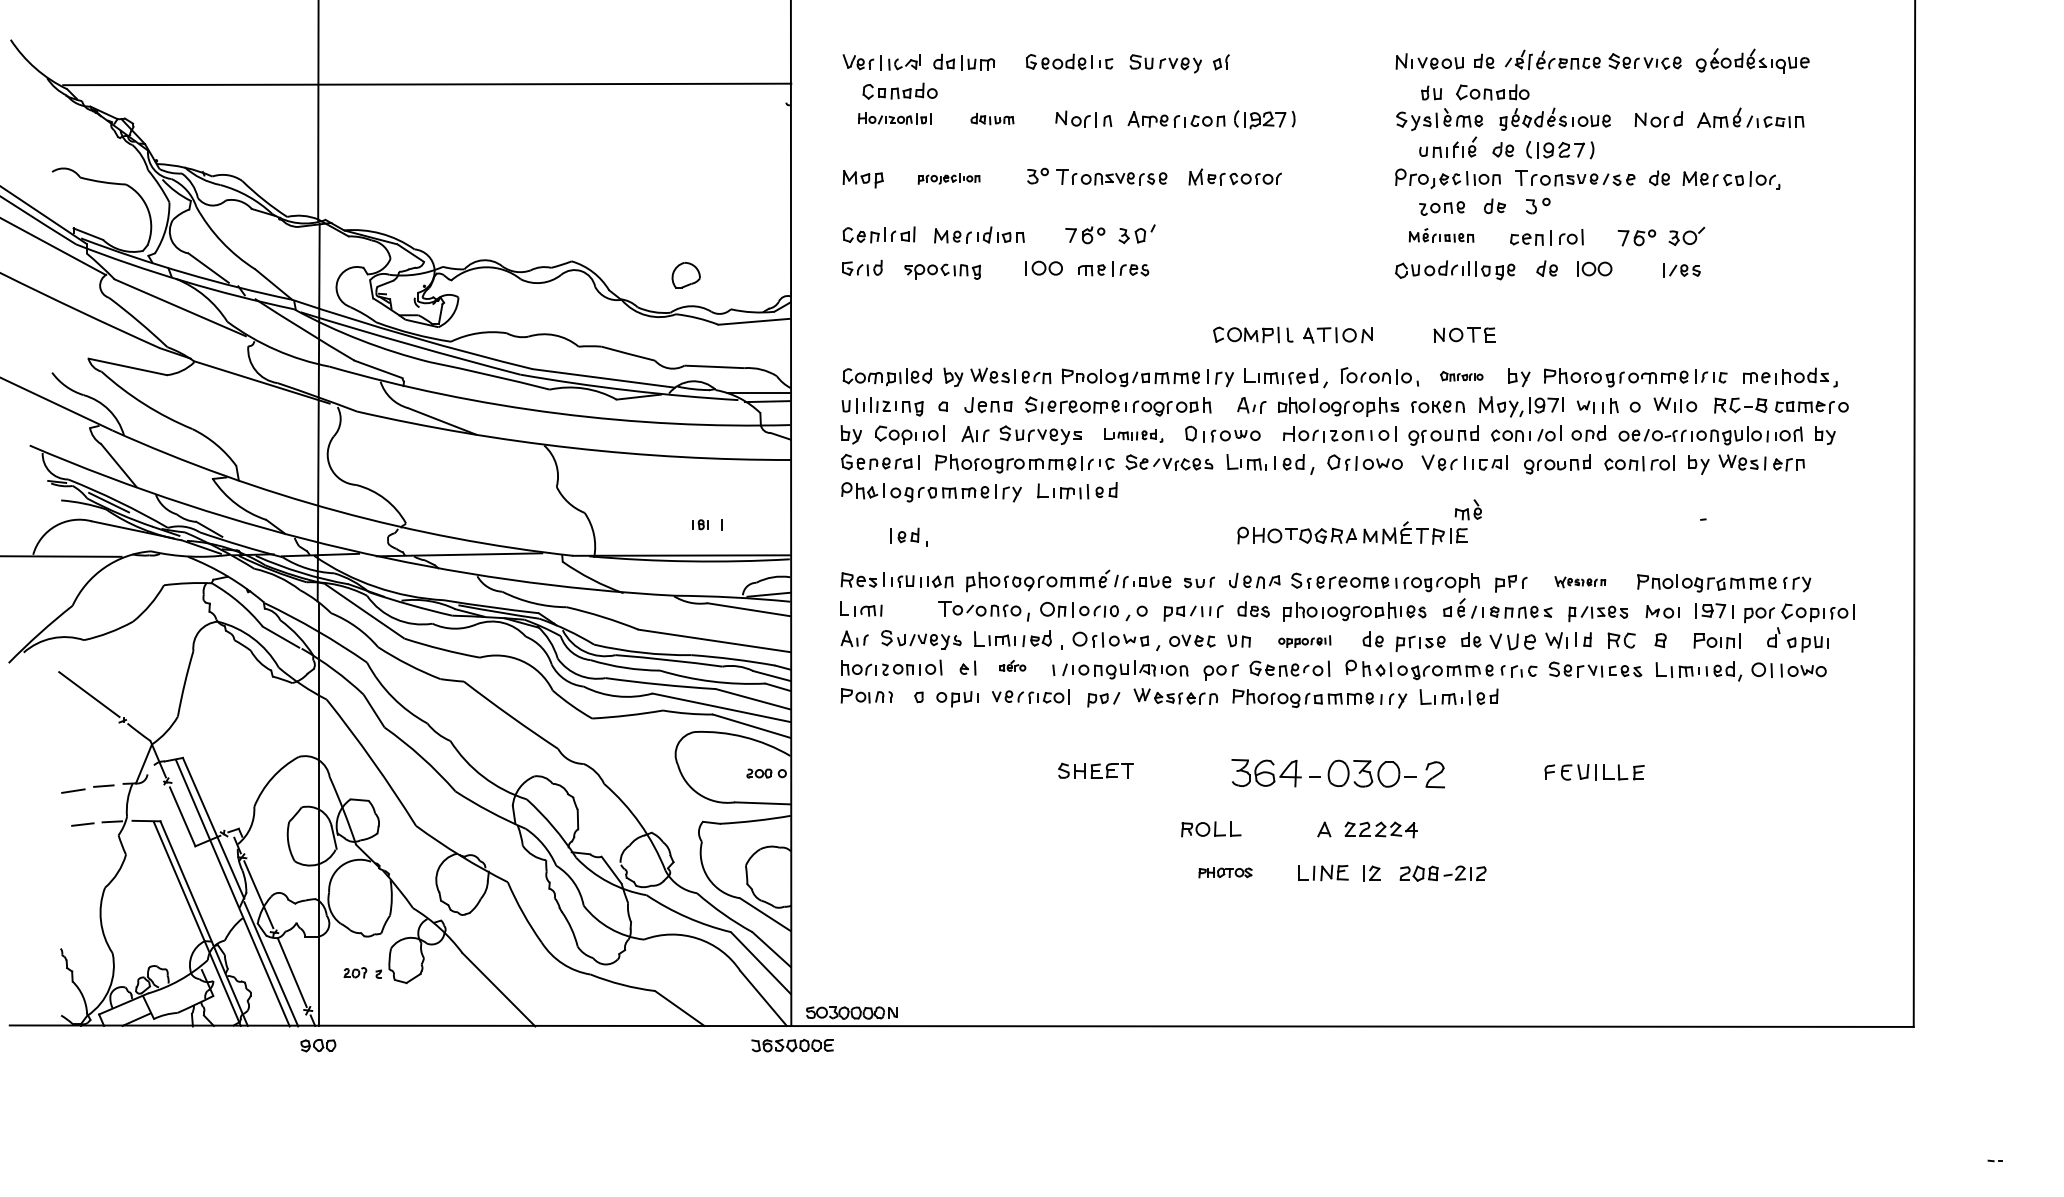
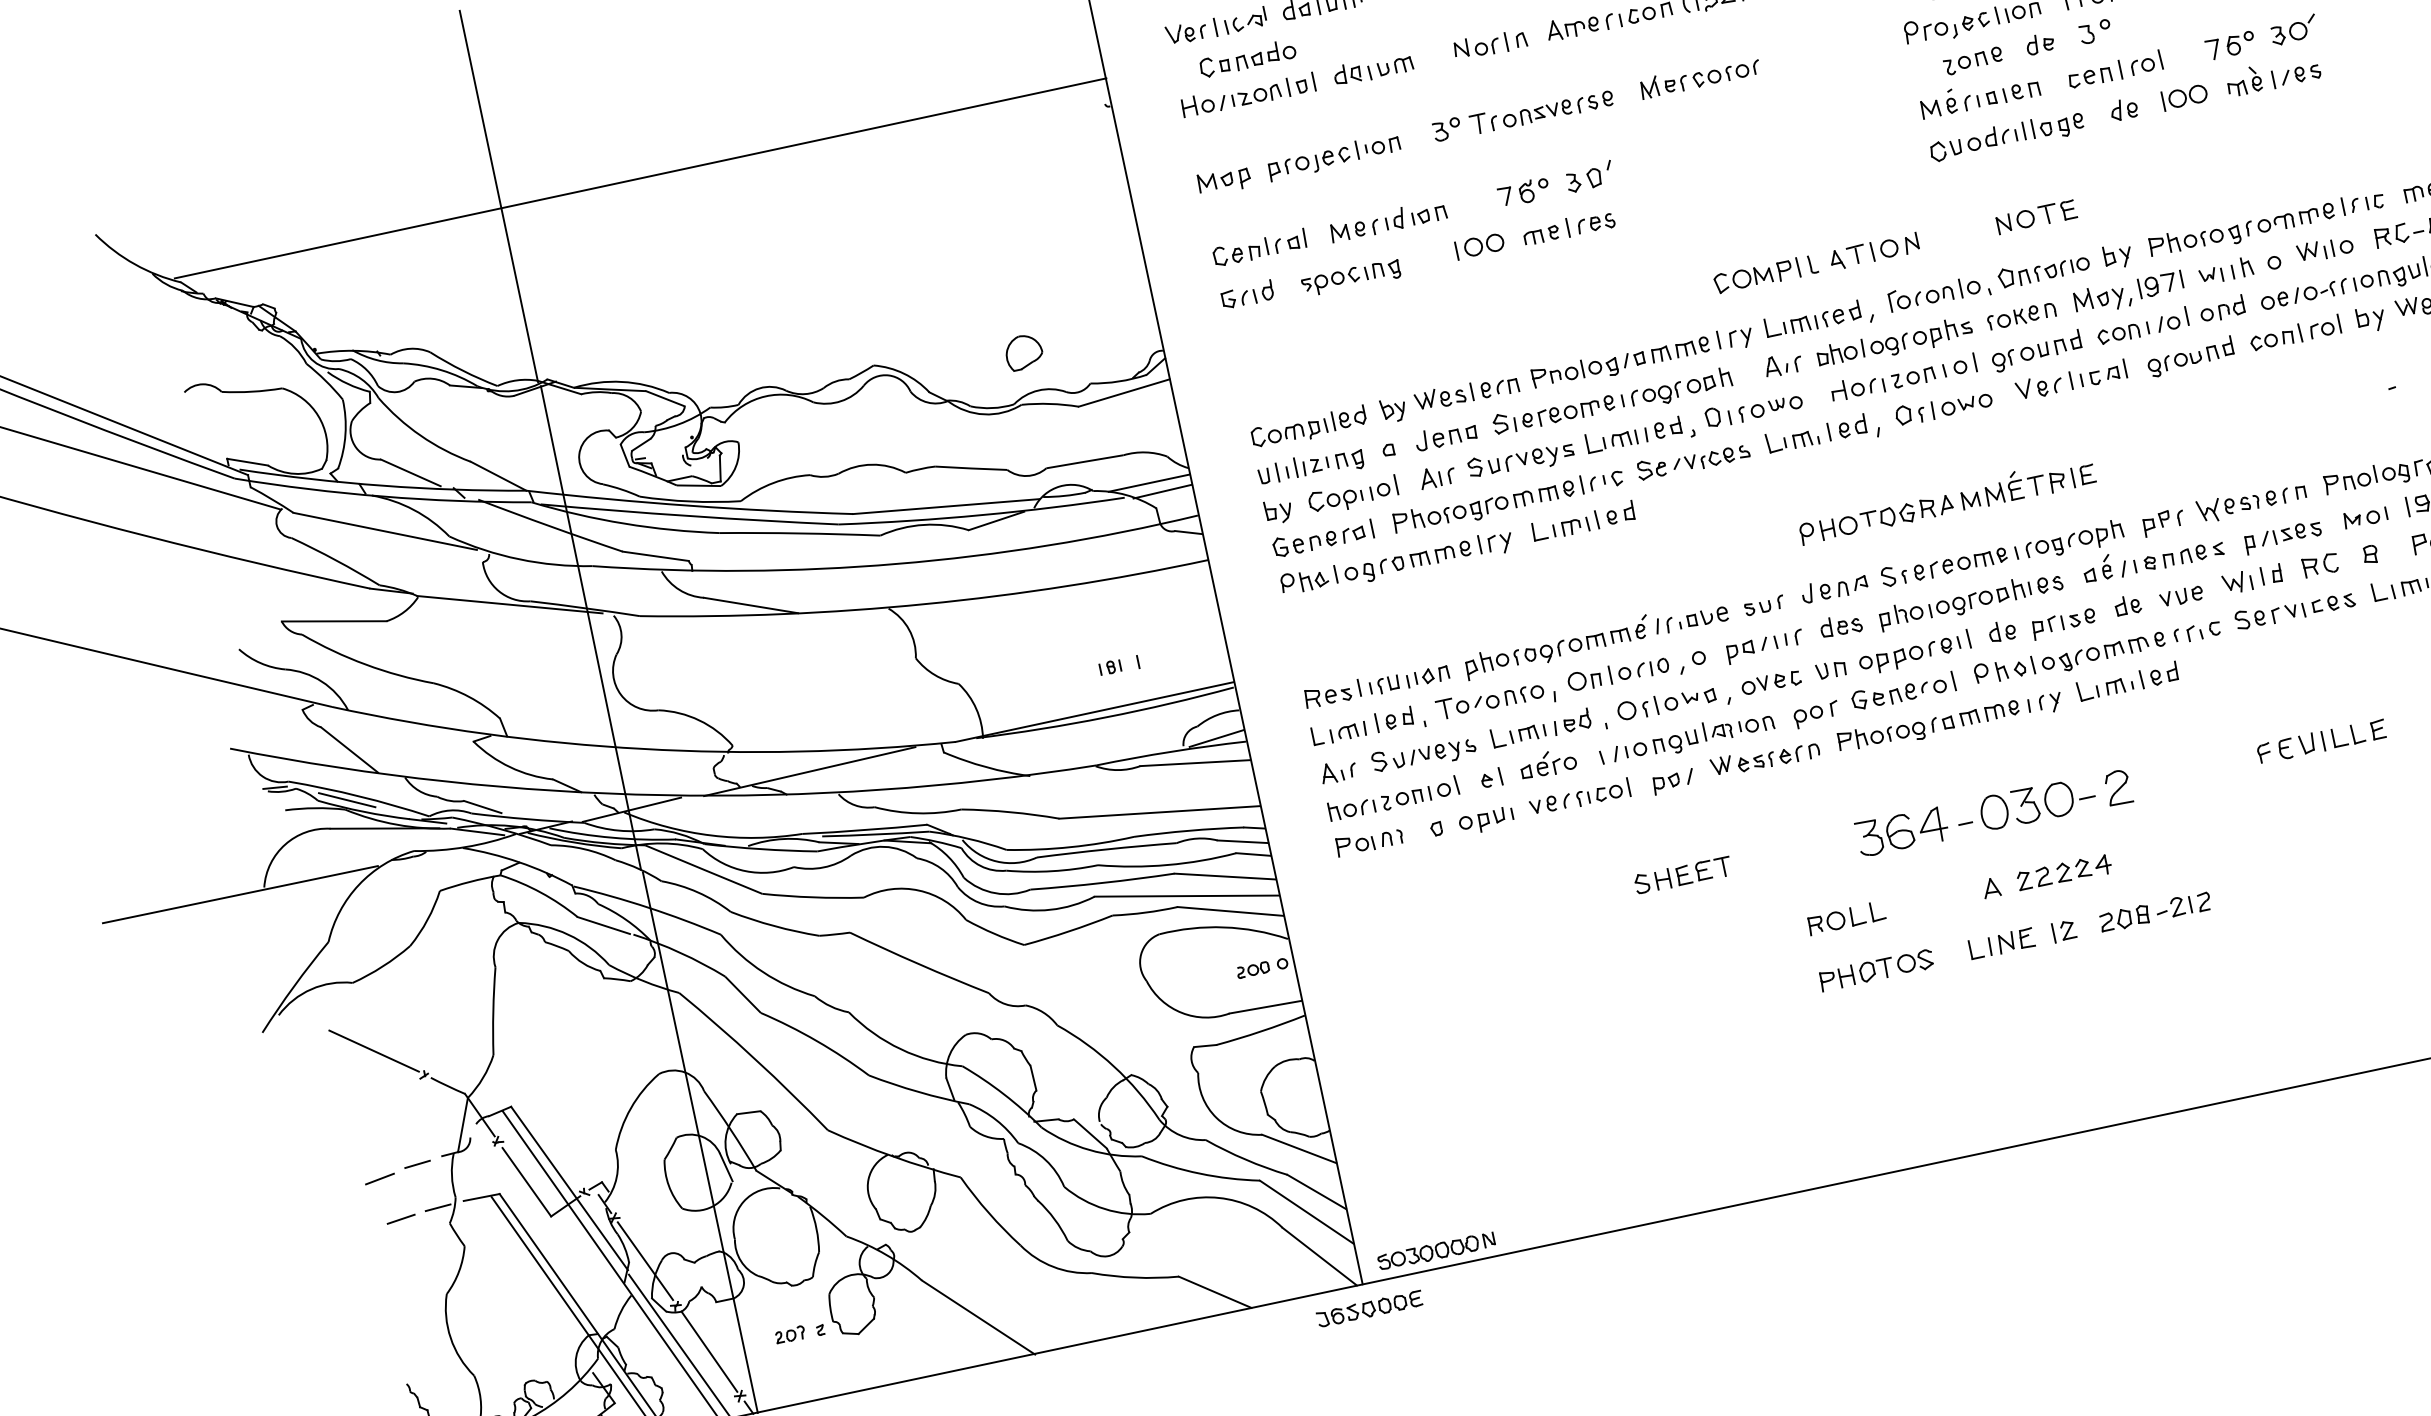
part: (894, 118) -> (1247, 94), size x1.43
part: (992, 118) -> (1373, 68), size x1.43
part: (948, 178) -> (1333, 156), size x1.67
part: (1441, 235) -> (1979, 95), size x1.43
part: (1461, 376) -> (2043, 270), size x1.67
part: (1133, 435) -> (1639, 435), size x1.43
part: (1467, 509) -> (2242, 81), moved
part: (908, 536) -> (1399, 719), moved
part: (1580, 581) -> (2251, 500), size x1.67
part: (1304, 641) -> (1914, 652), size x1.67
part: (1512, 641) -> (2181, 596), size x0.71
part: (1012, 665) -> (1547, 762), size x1.67
part: (1225, 872) -> (1876, 969), size x1.67

